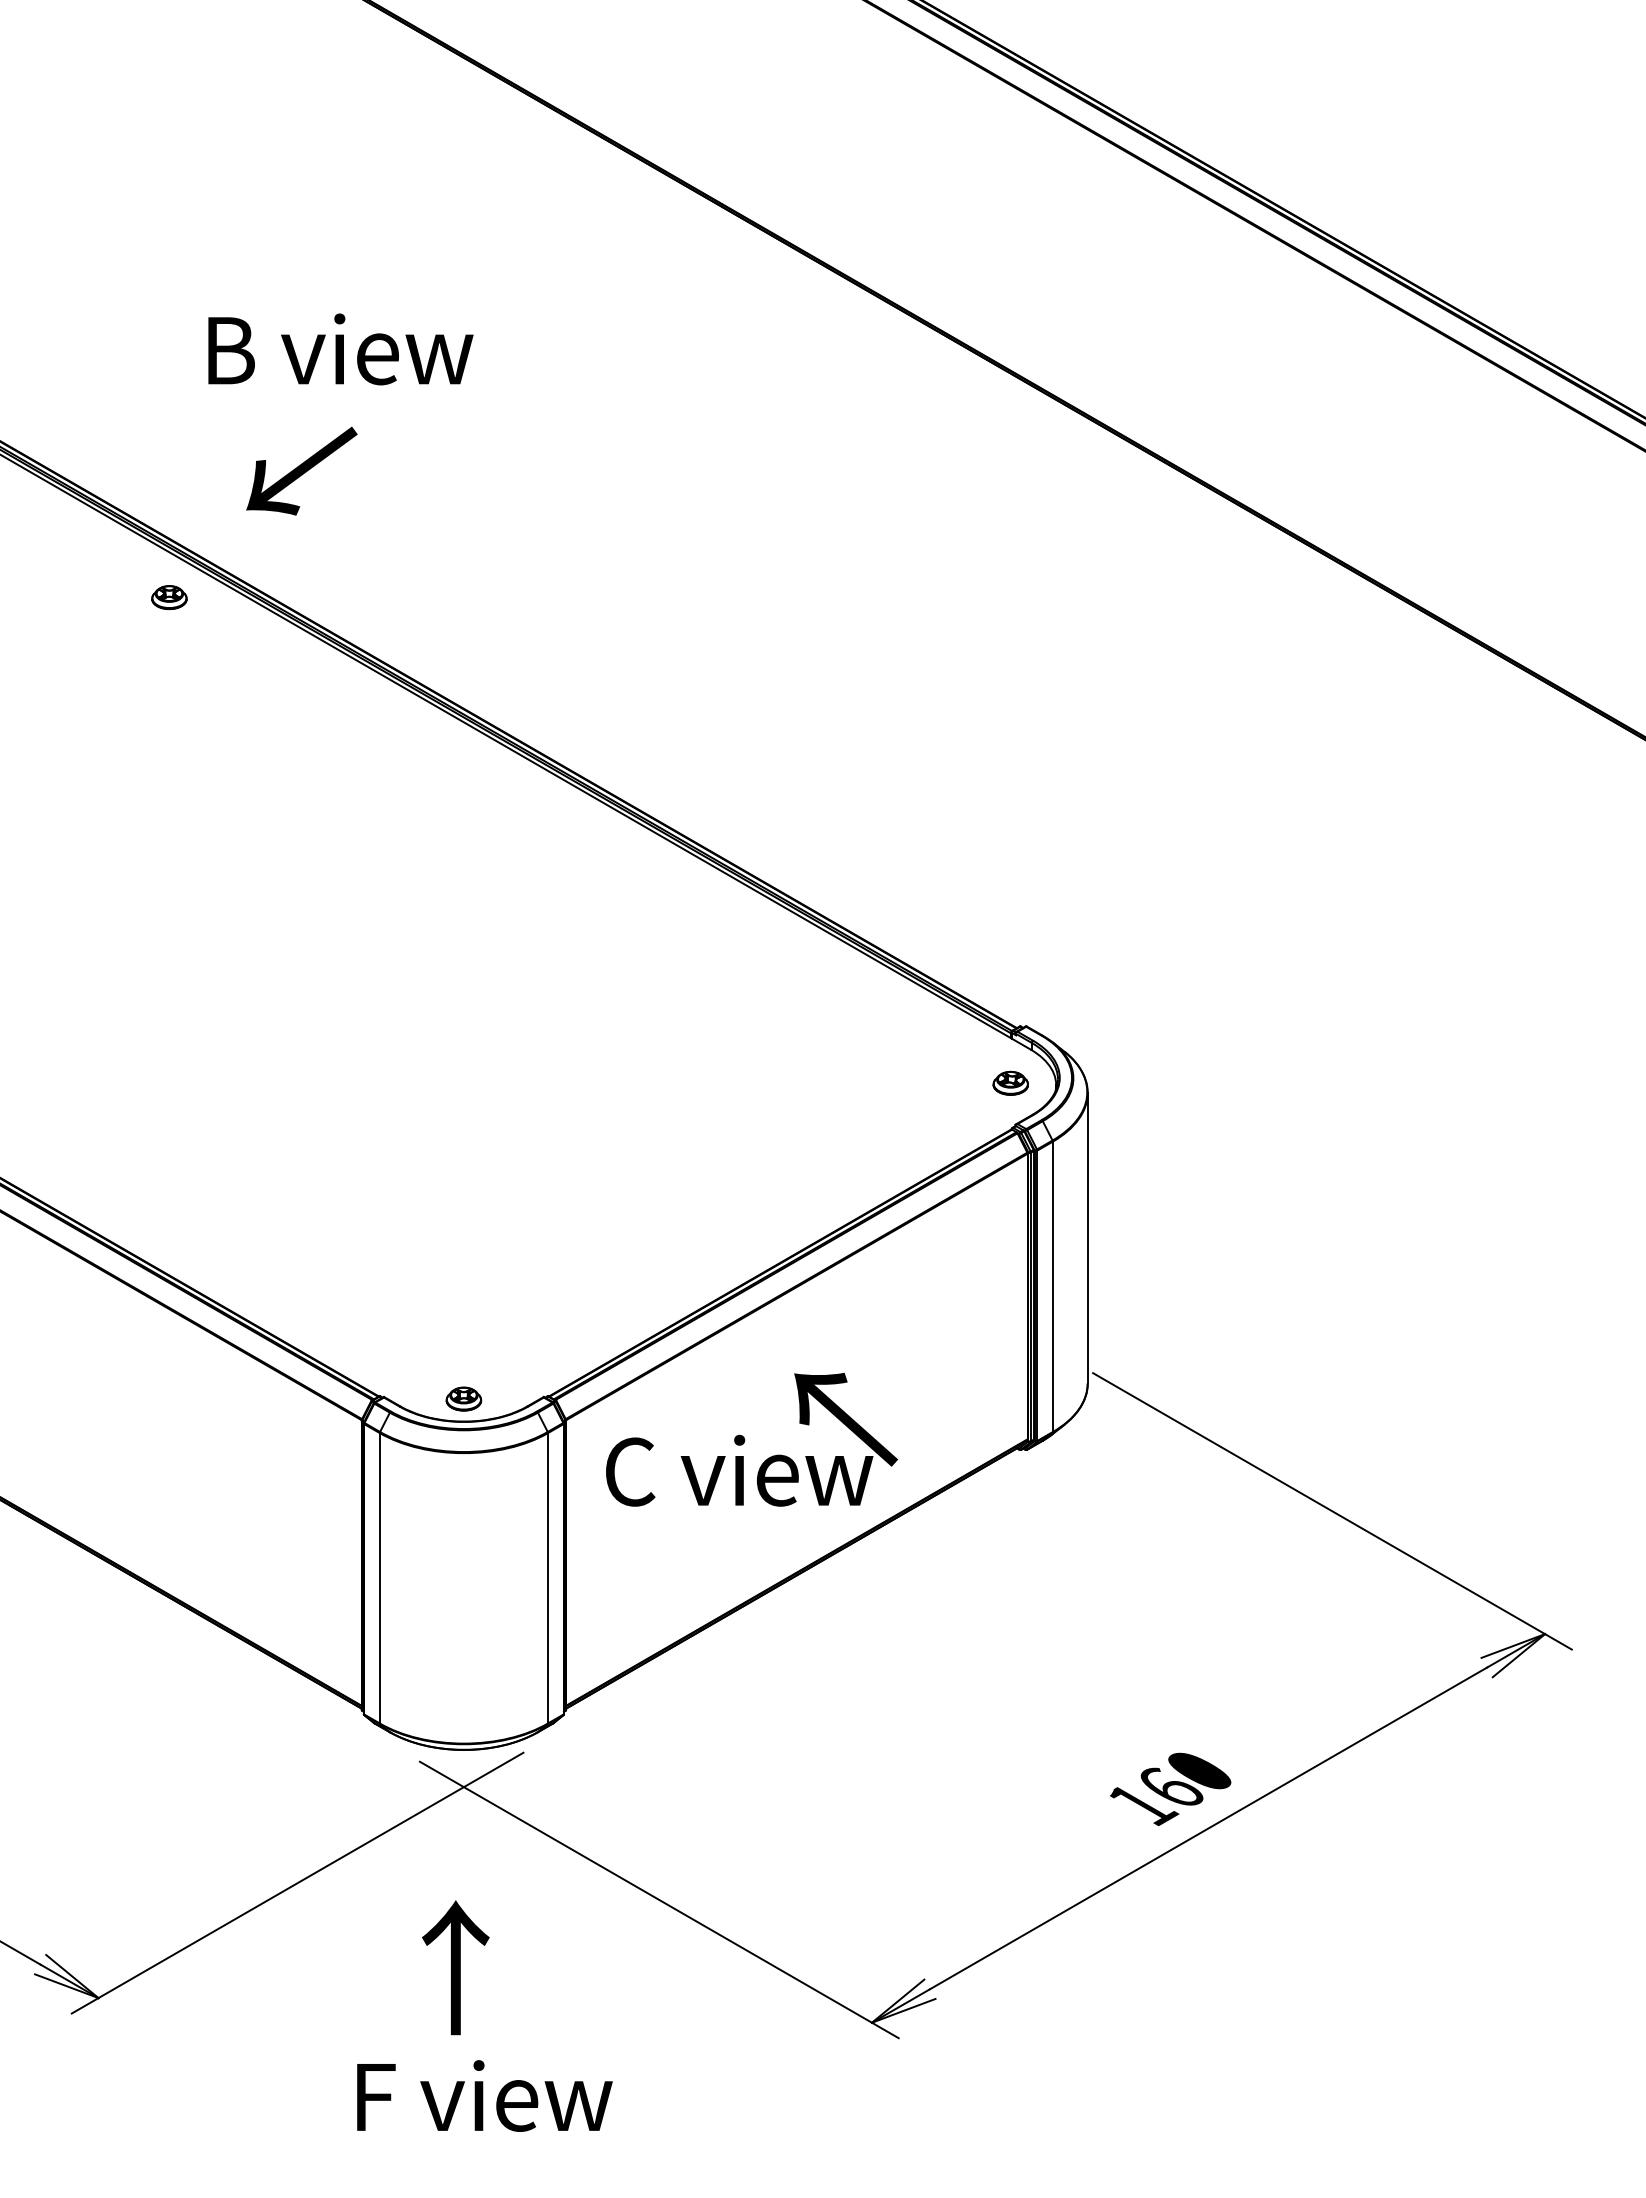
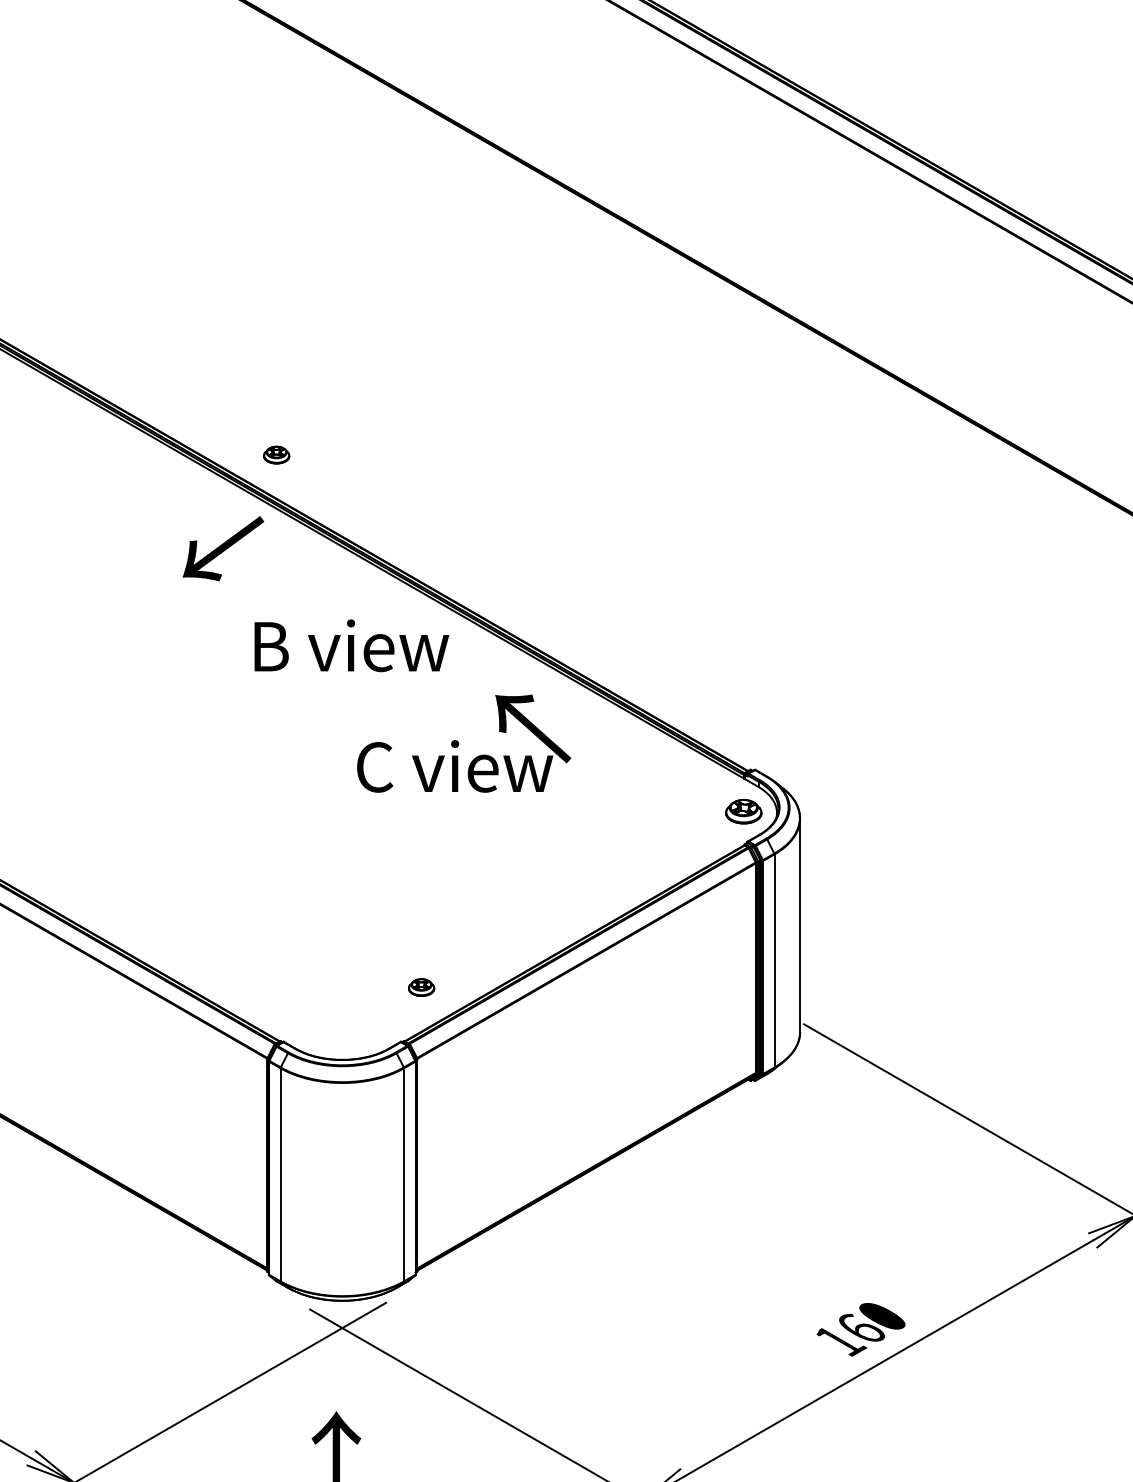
text: (340, 349) -> (351, 645), moved
text: (301, 470) -> (223, 548), moved
part: (169, 597) -> (276, 455), moved
part: (1010, 1082) -> (743, 810), size x1.4
part: (463, 1398) -> (421, 987), moved
text: (751, 1439) -> (463, 743), moved

